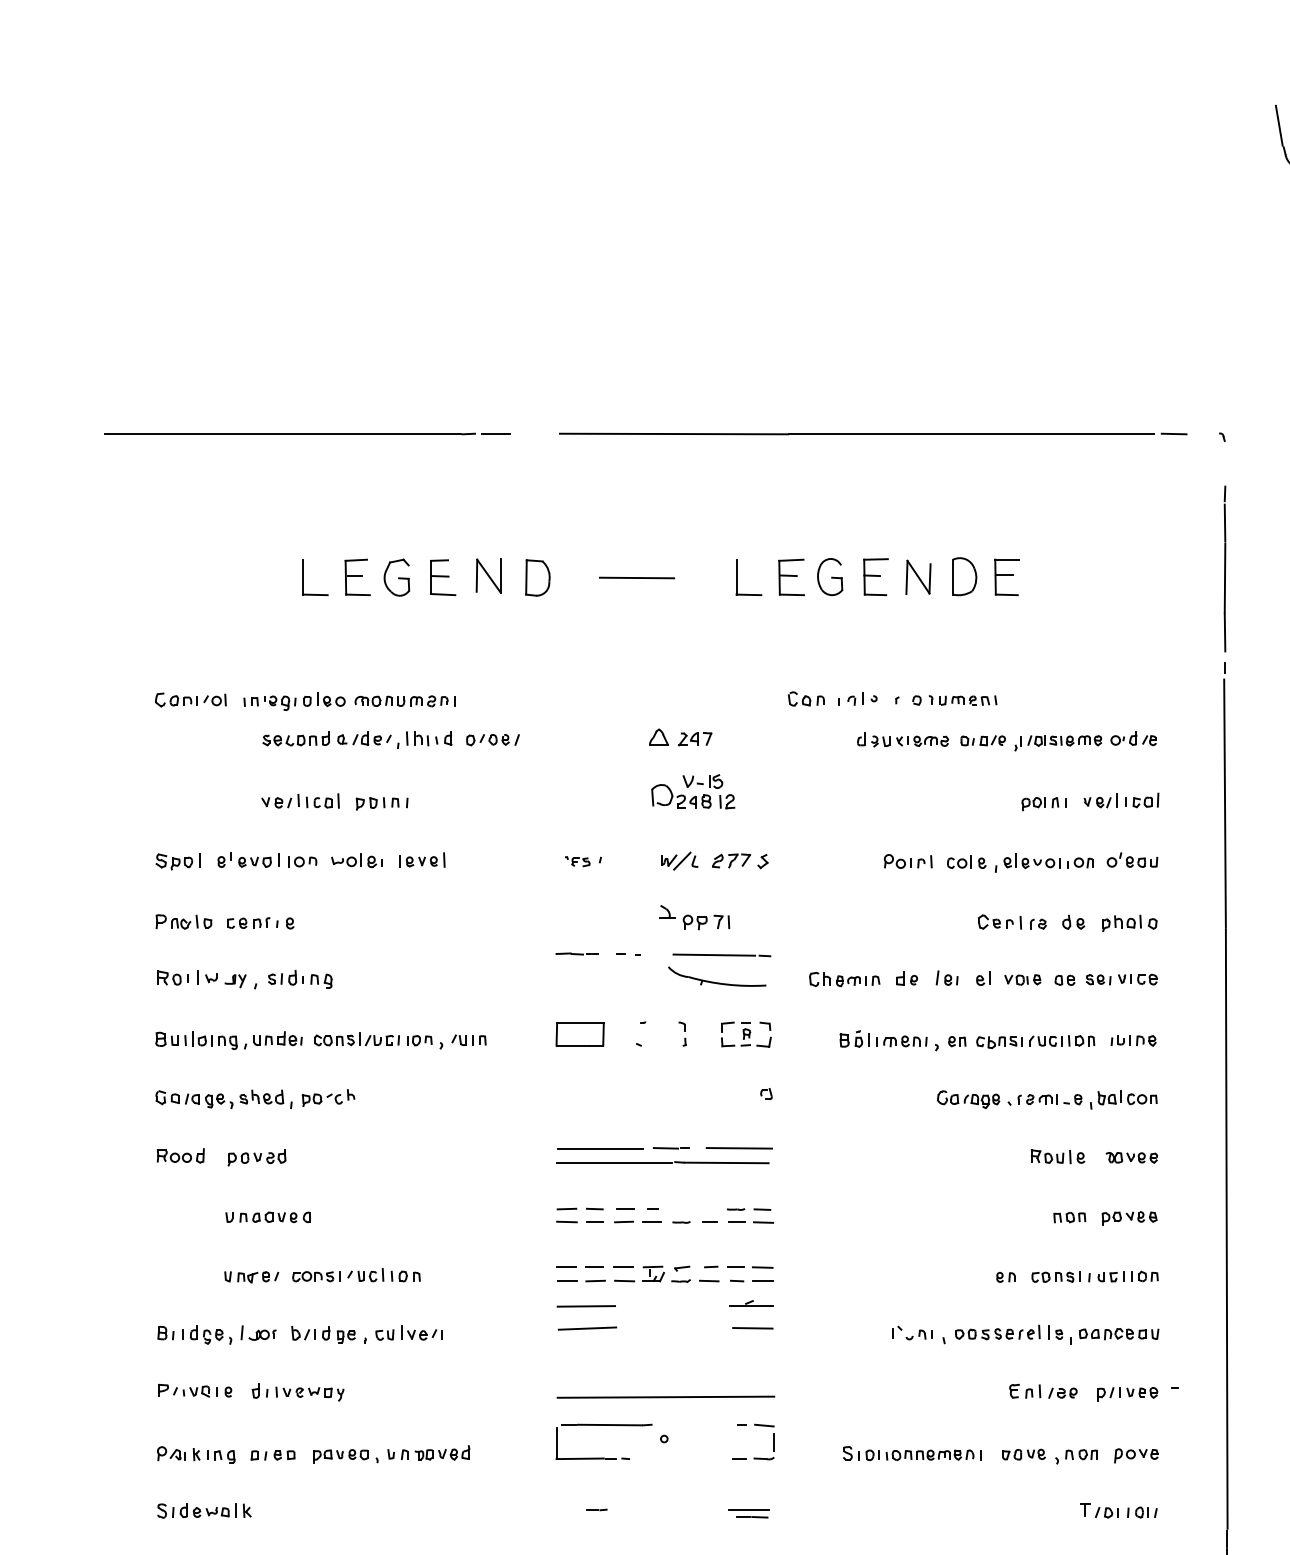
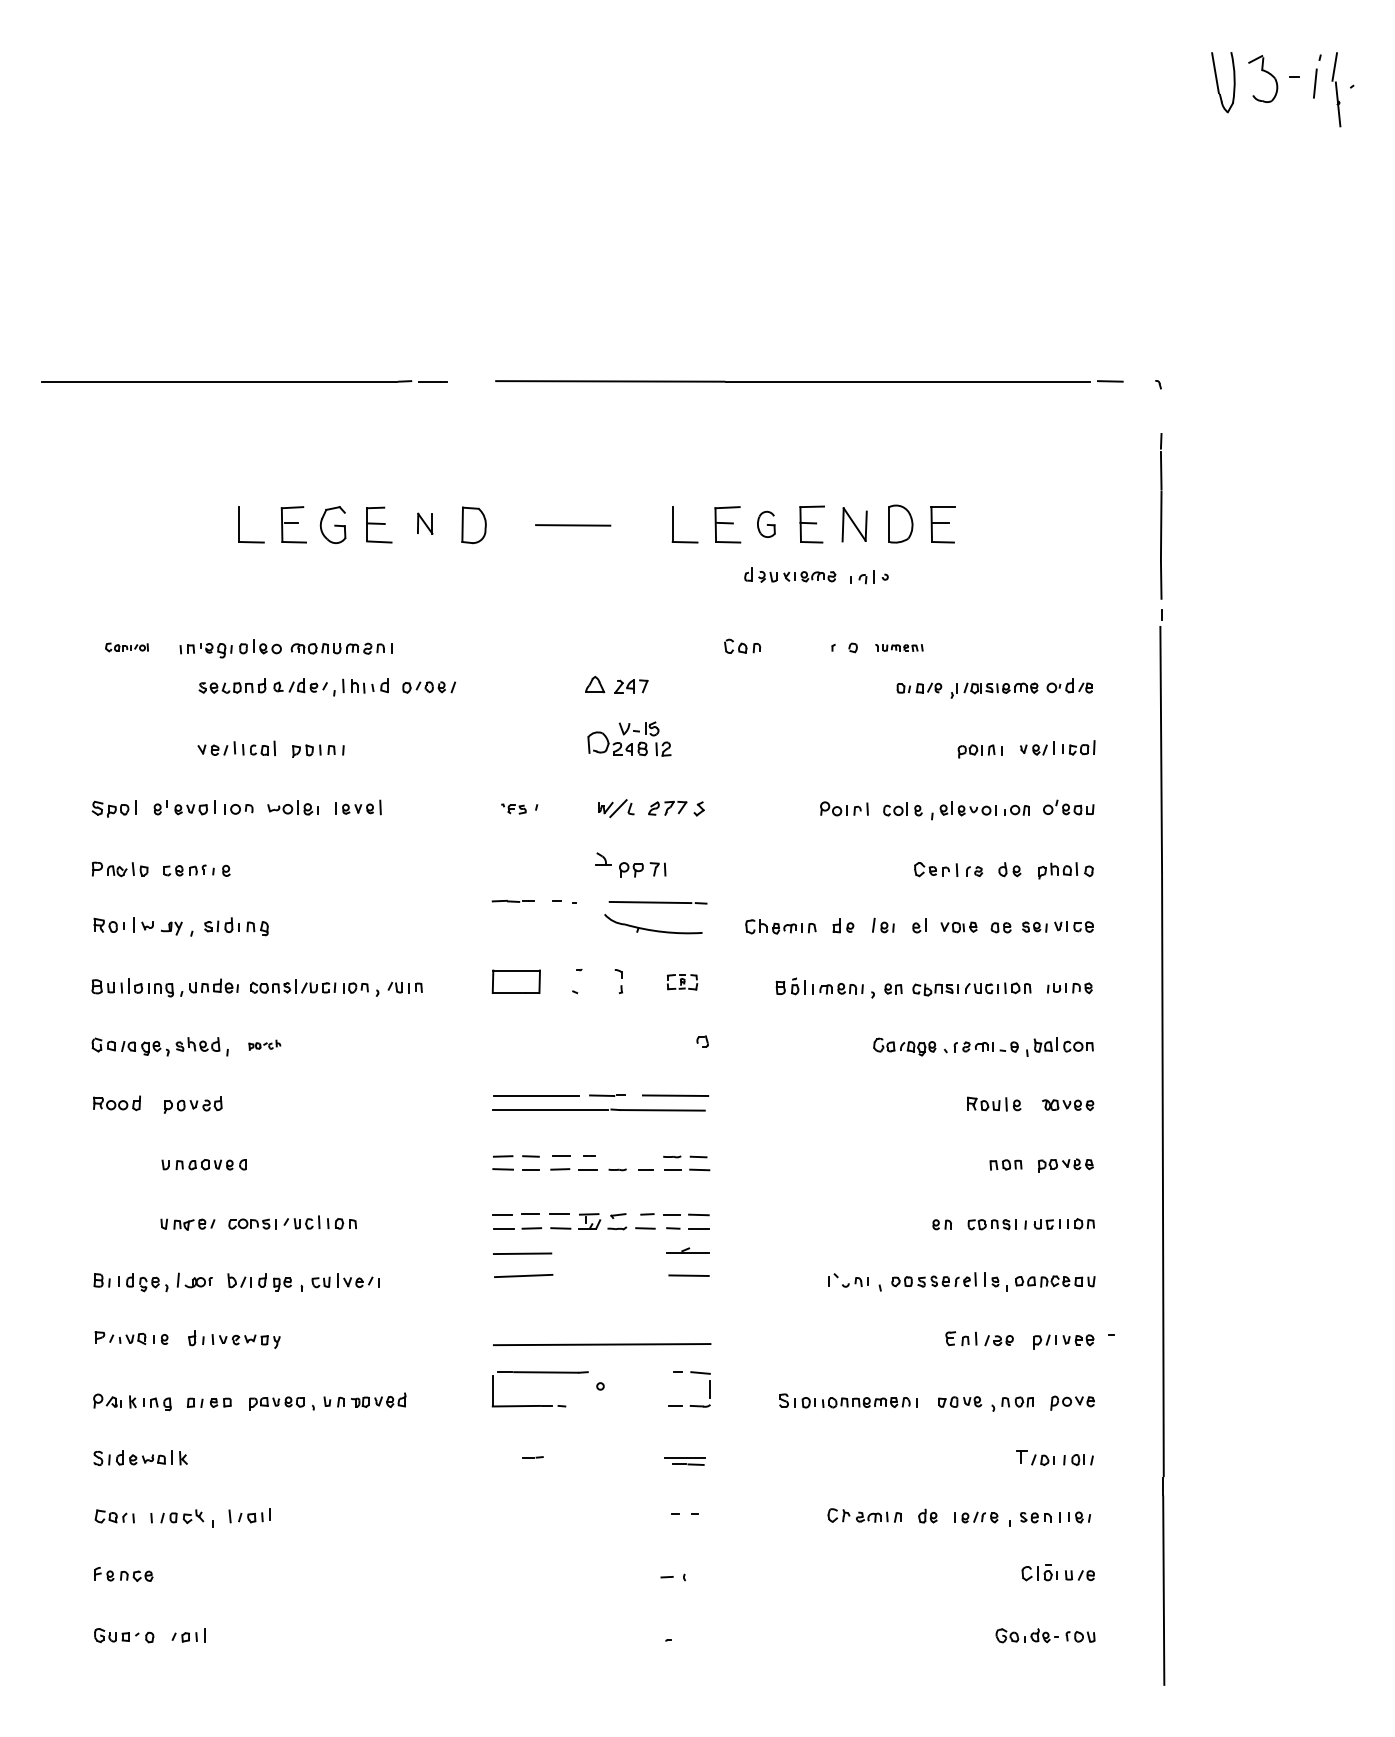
part: (489, 576) -> (425, 523), size x0.6
part: (830, 577) -> (766, 524), size x0.7
part: (858, 699) -> (869, 577), moved
part: (190, 700) -> (126, 647), size x0.6
part: (963, 700) -> (899, 647), size x0.7
part: (903, 739) -> (790, 574), moved
part: (746, 1035) -> (682, 982), size x0.6
part: (328, 1098) -> (264, 1045), size x0.6

